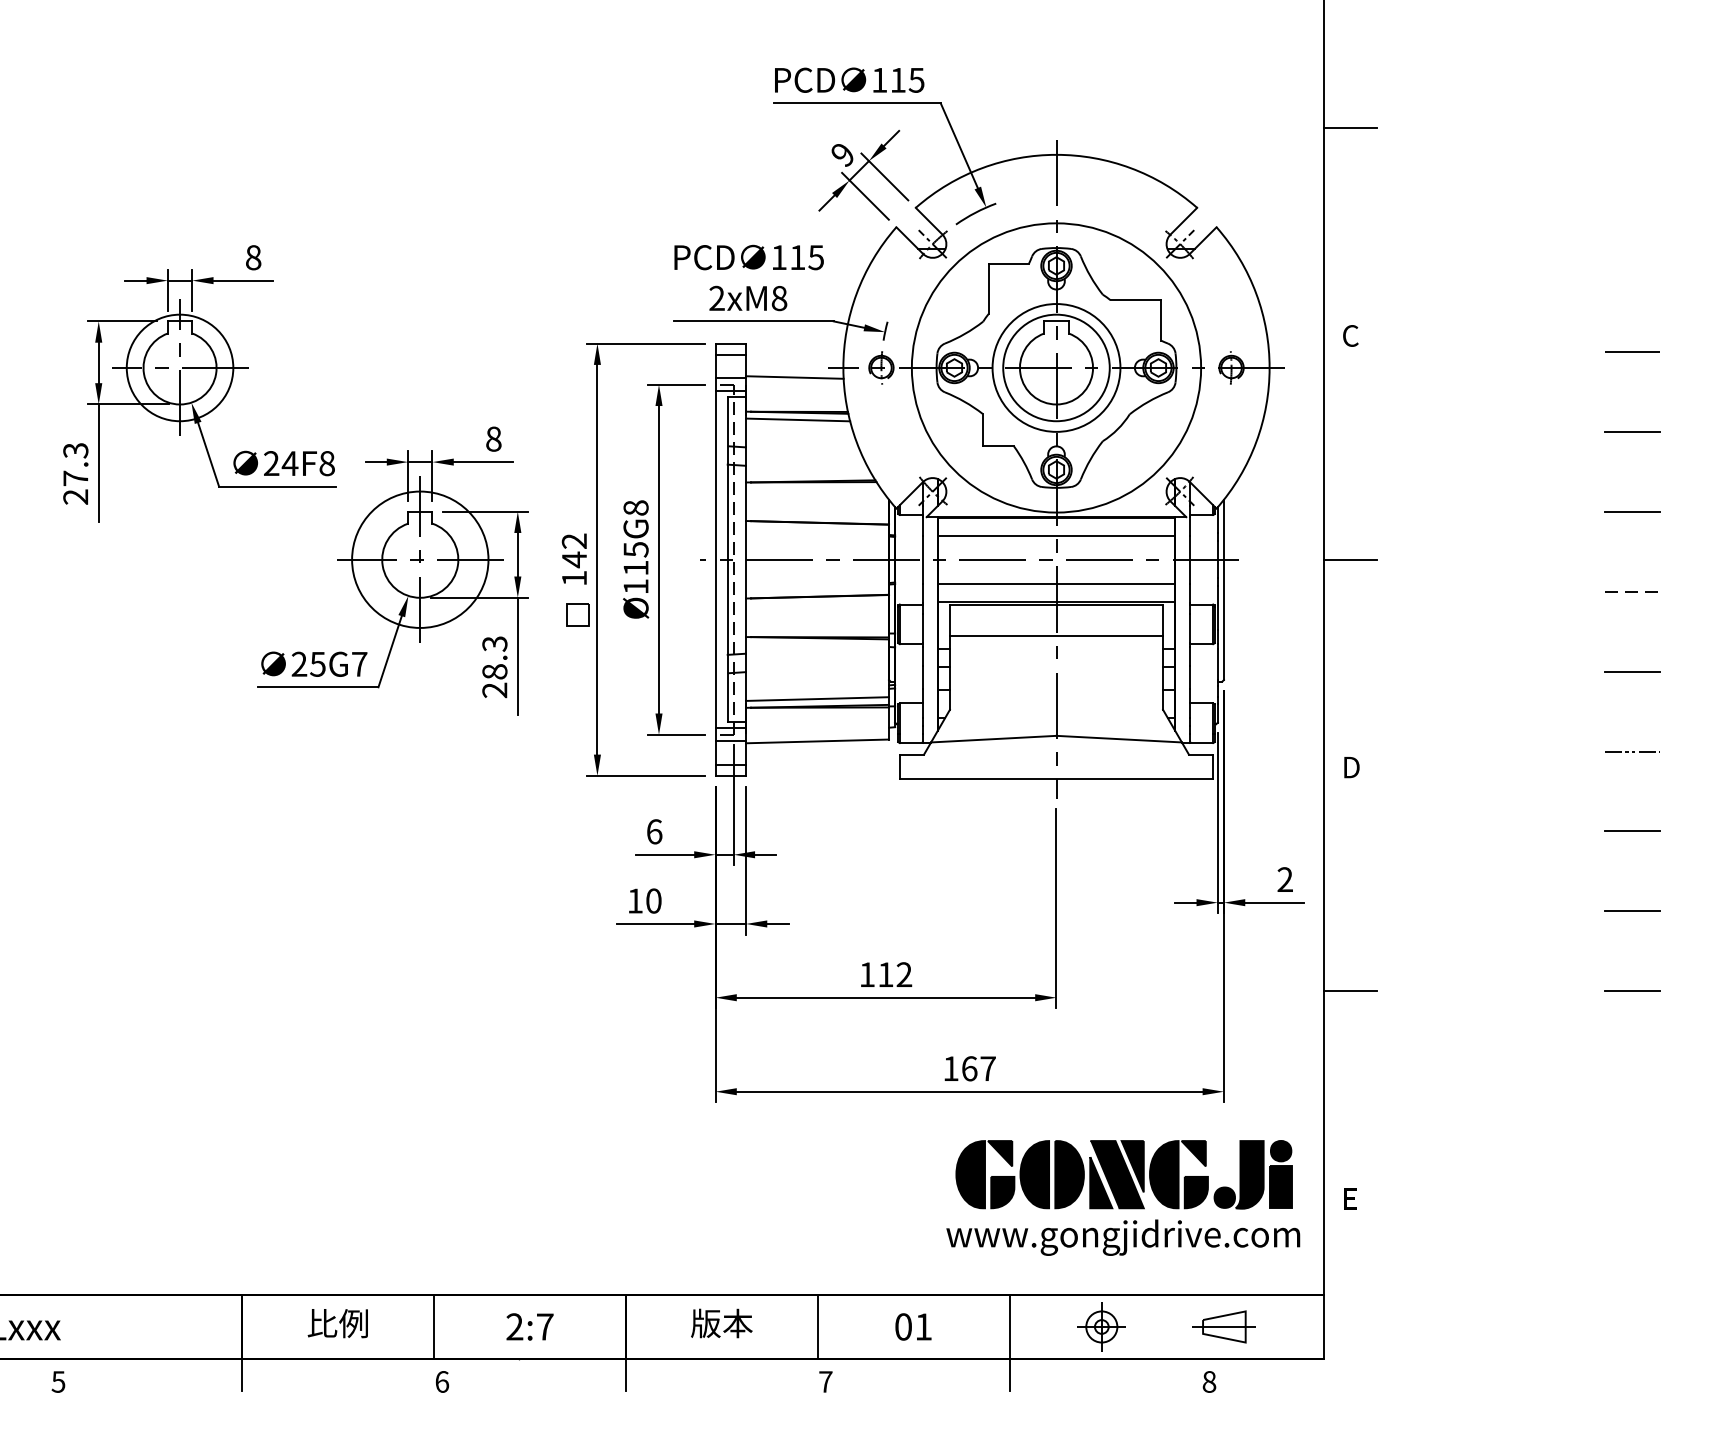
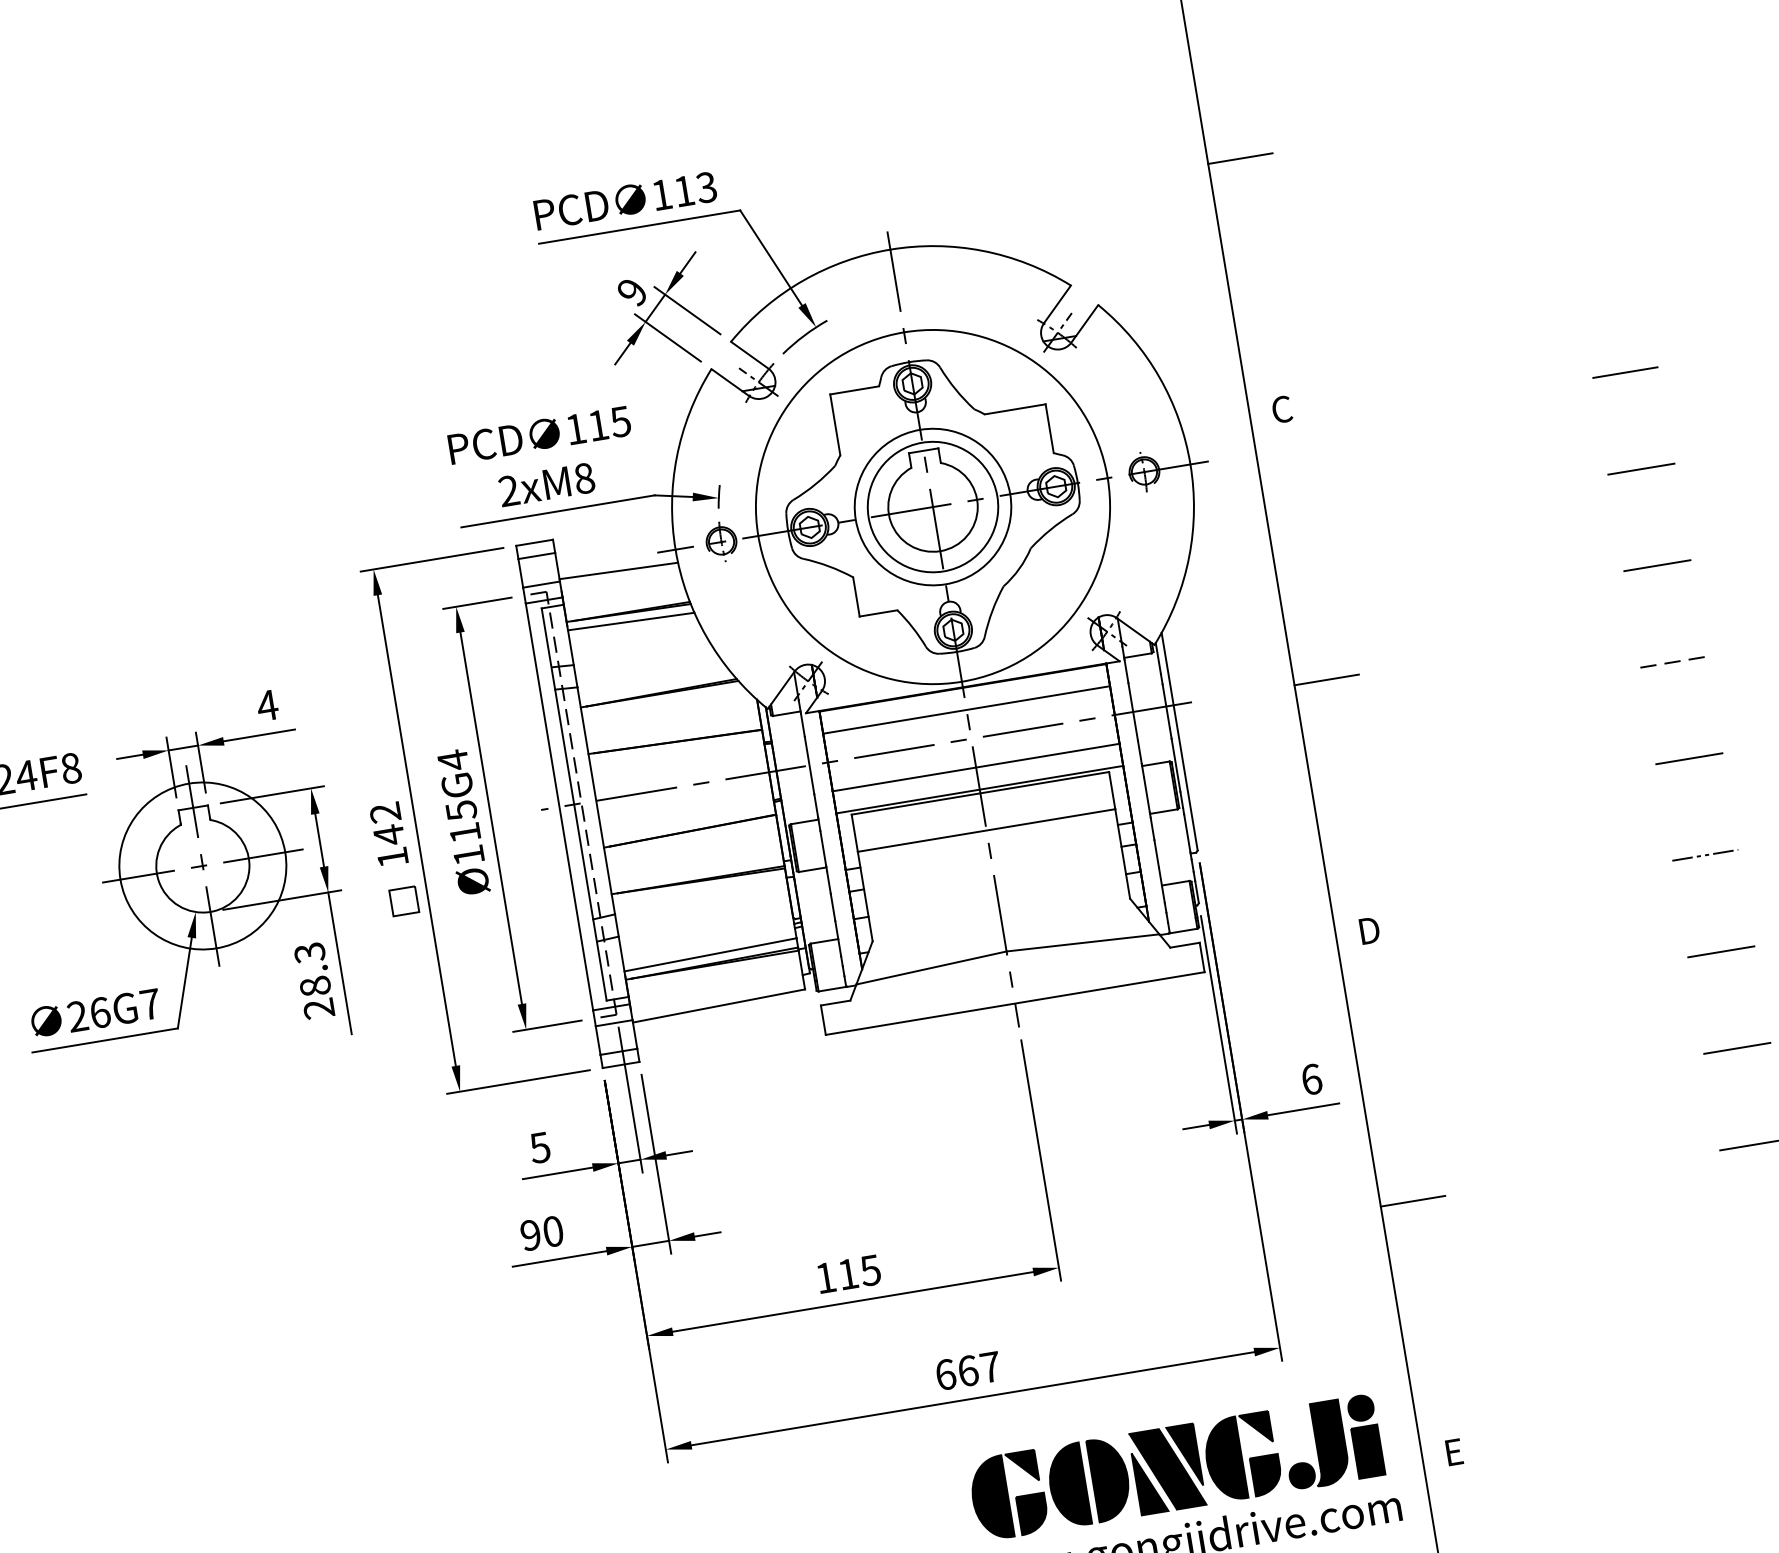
text: (916, 79) -> (706, 186), 115 -> 113
text: (493, 438) -> (267, 704), 8 -> 4
text: (635, 507) -> (452, 759), Ø115G8 -> Ø115G4
text: (317, 663) -> (99, 1011), 25G7 -> 26G7
text: (654, 831) -> (540, 1147), 6 -> 5
text: (1285, 879) -> (1311, 1079), 2 -> 6
text: (634, 900) -> (529, 1234), 10 -> 90
text: (904, 974) -> (870, 1270), 112 -> 115
text: (950, 1068) -> (945, 1374), 167 -> 667

